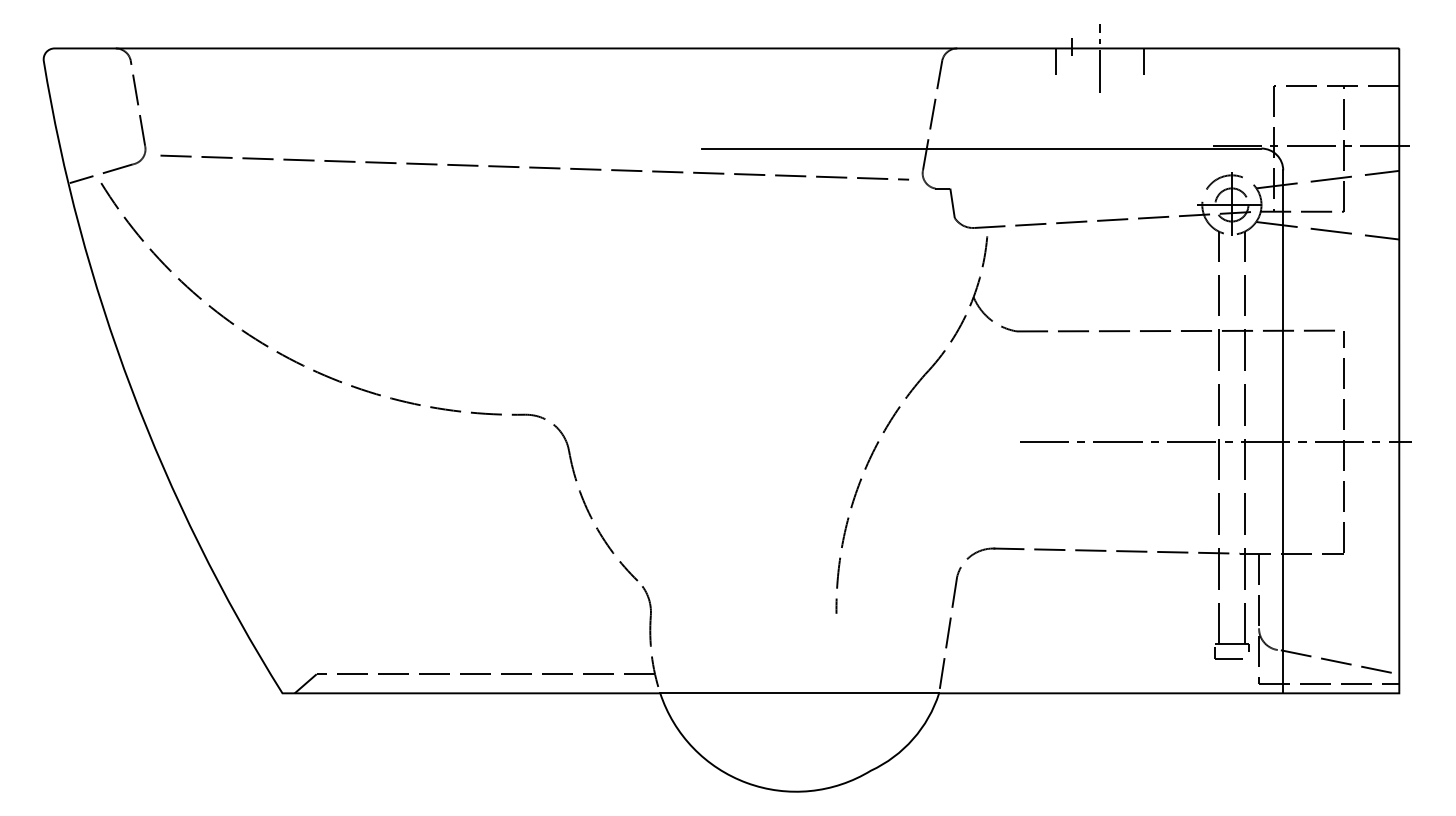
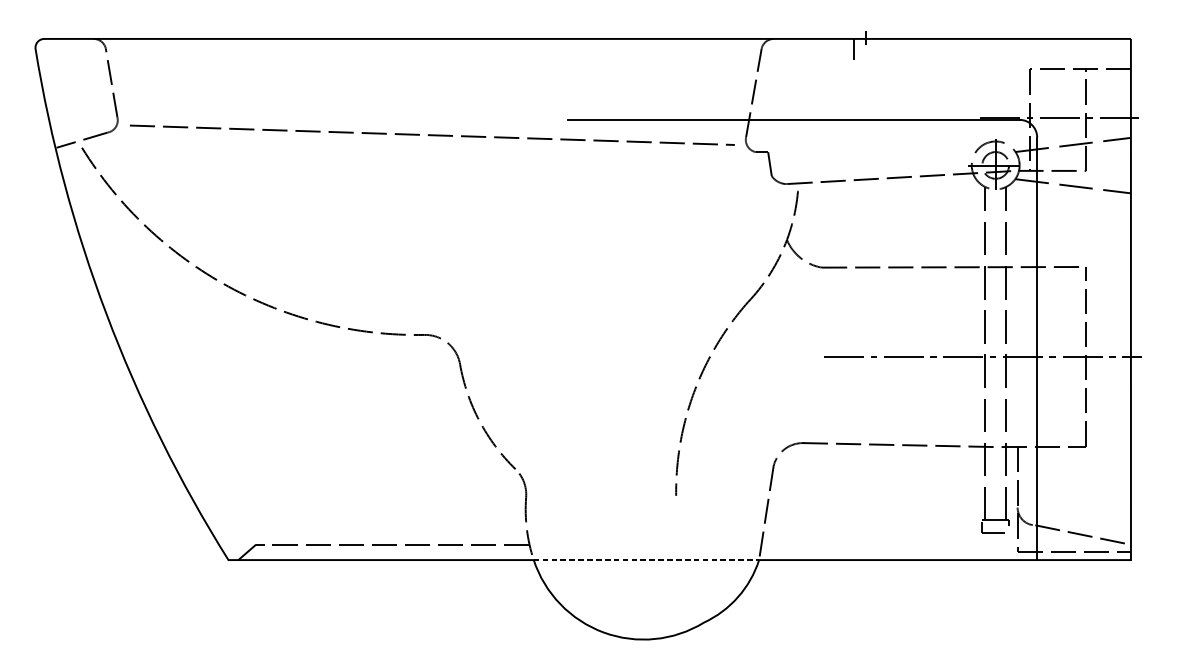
line: (1100, 58) -> (889, 47), removed
line: (1143, 61) -> (924, 49), removed
line: (800, 693) -> (647, 560), solid -> dashed

